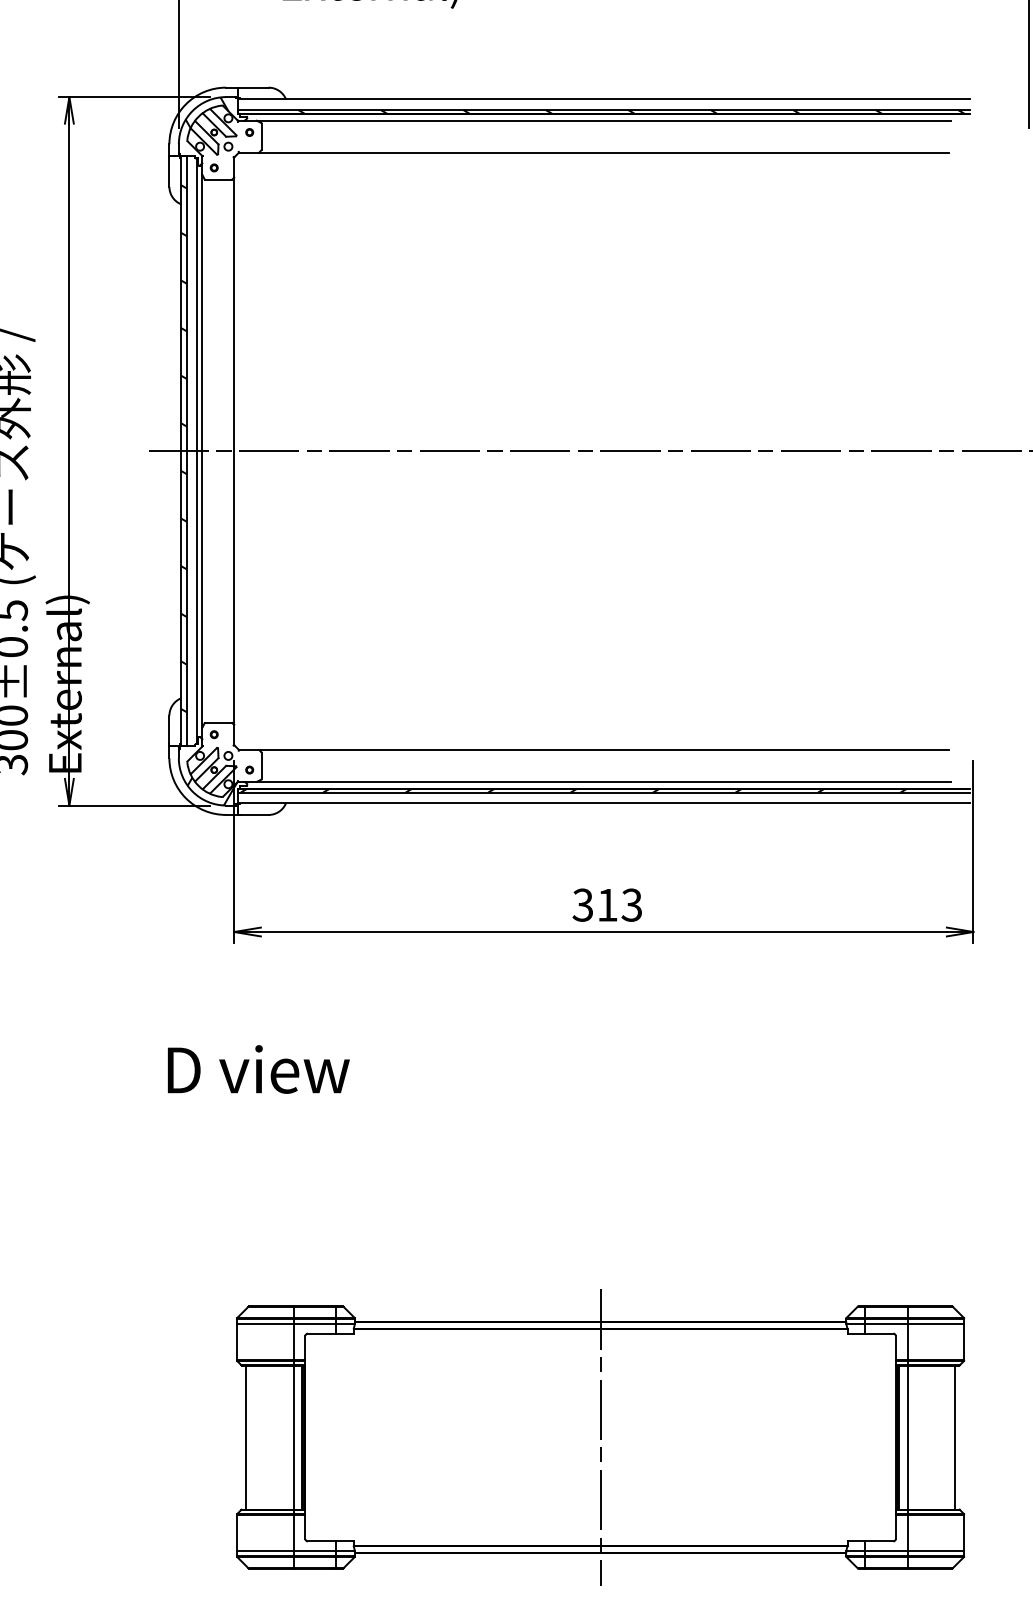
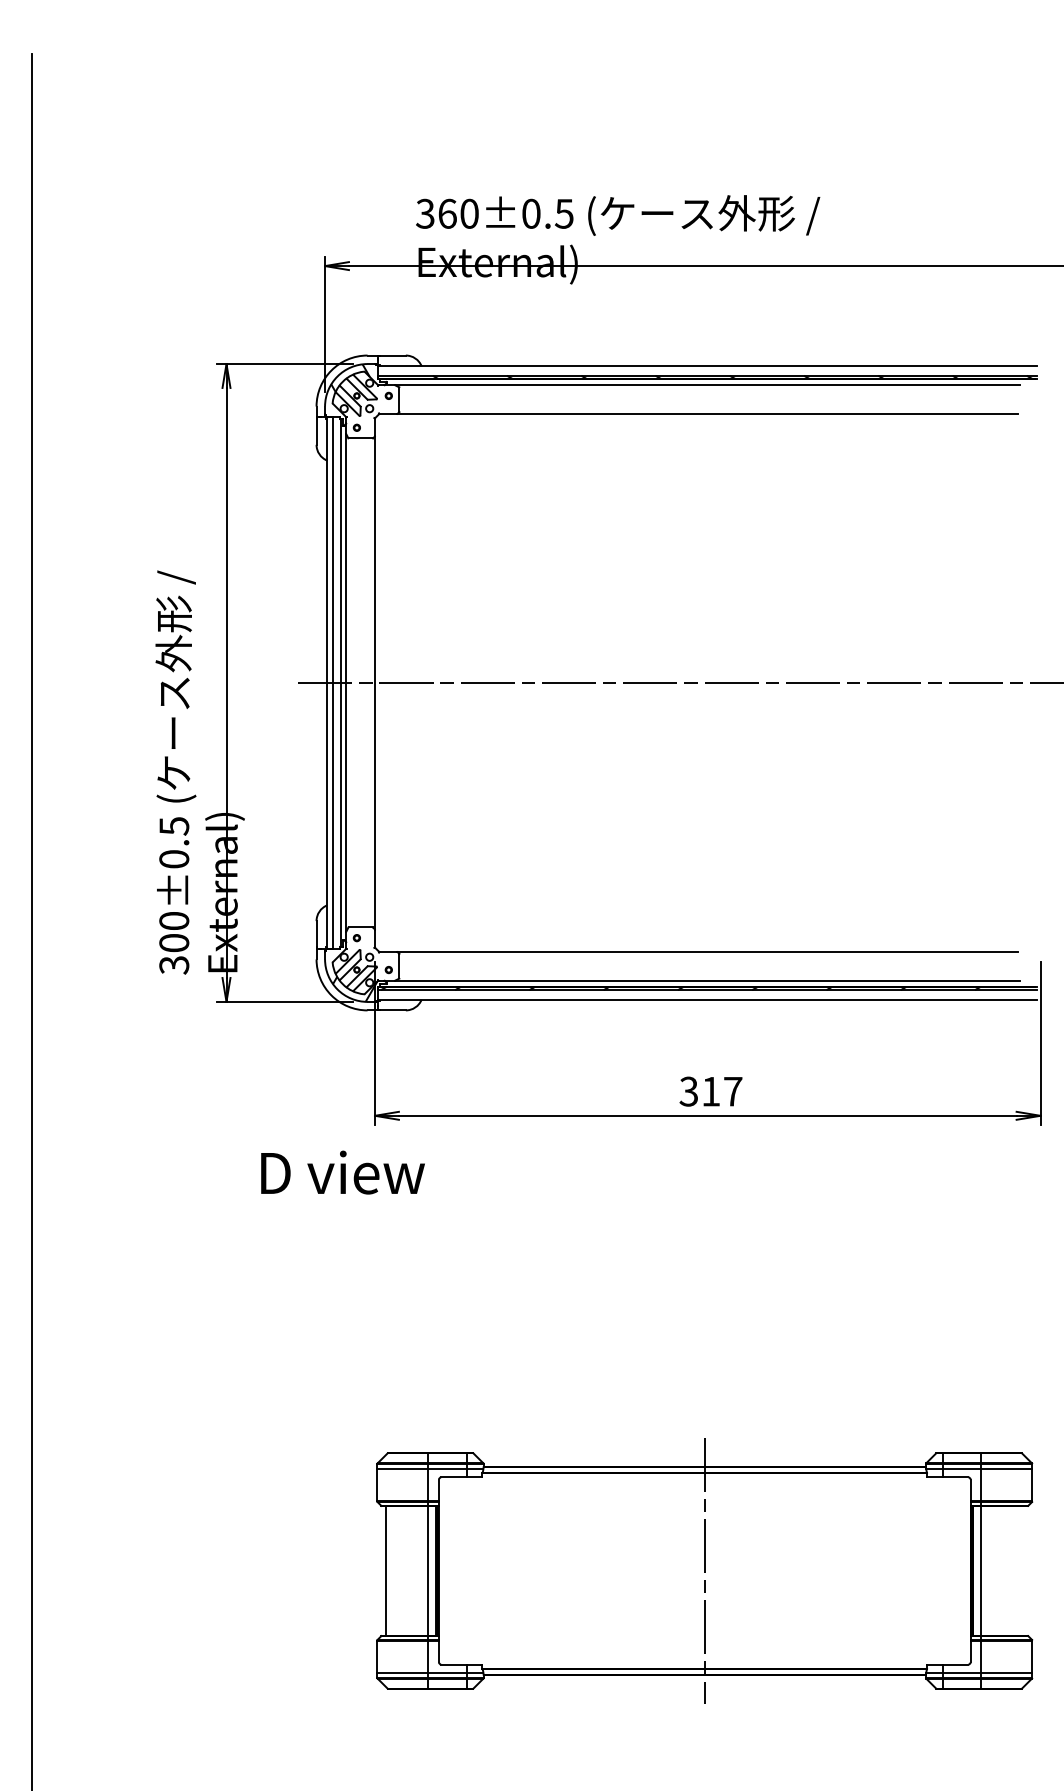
hatch: (183, 448) -> (329, 680), removed
text: (631, 905) -> (732, 1091), 313 -> 317
text: (258, 1069) -> (342, 1172), moved
line: (954, 1436) -> (1023, 1570), removed

